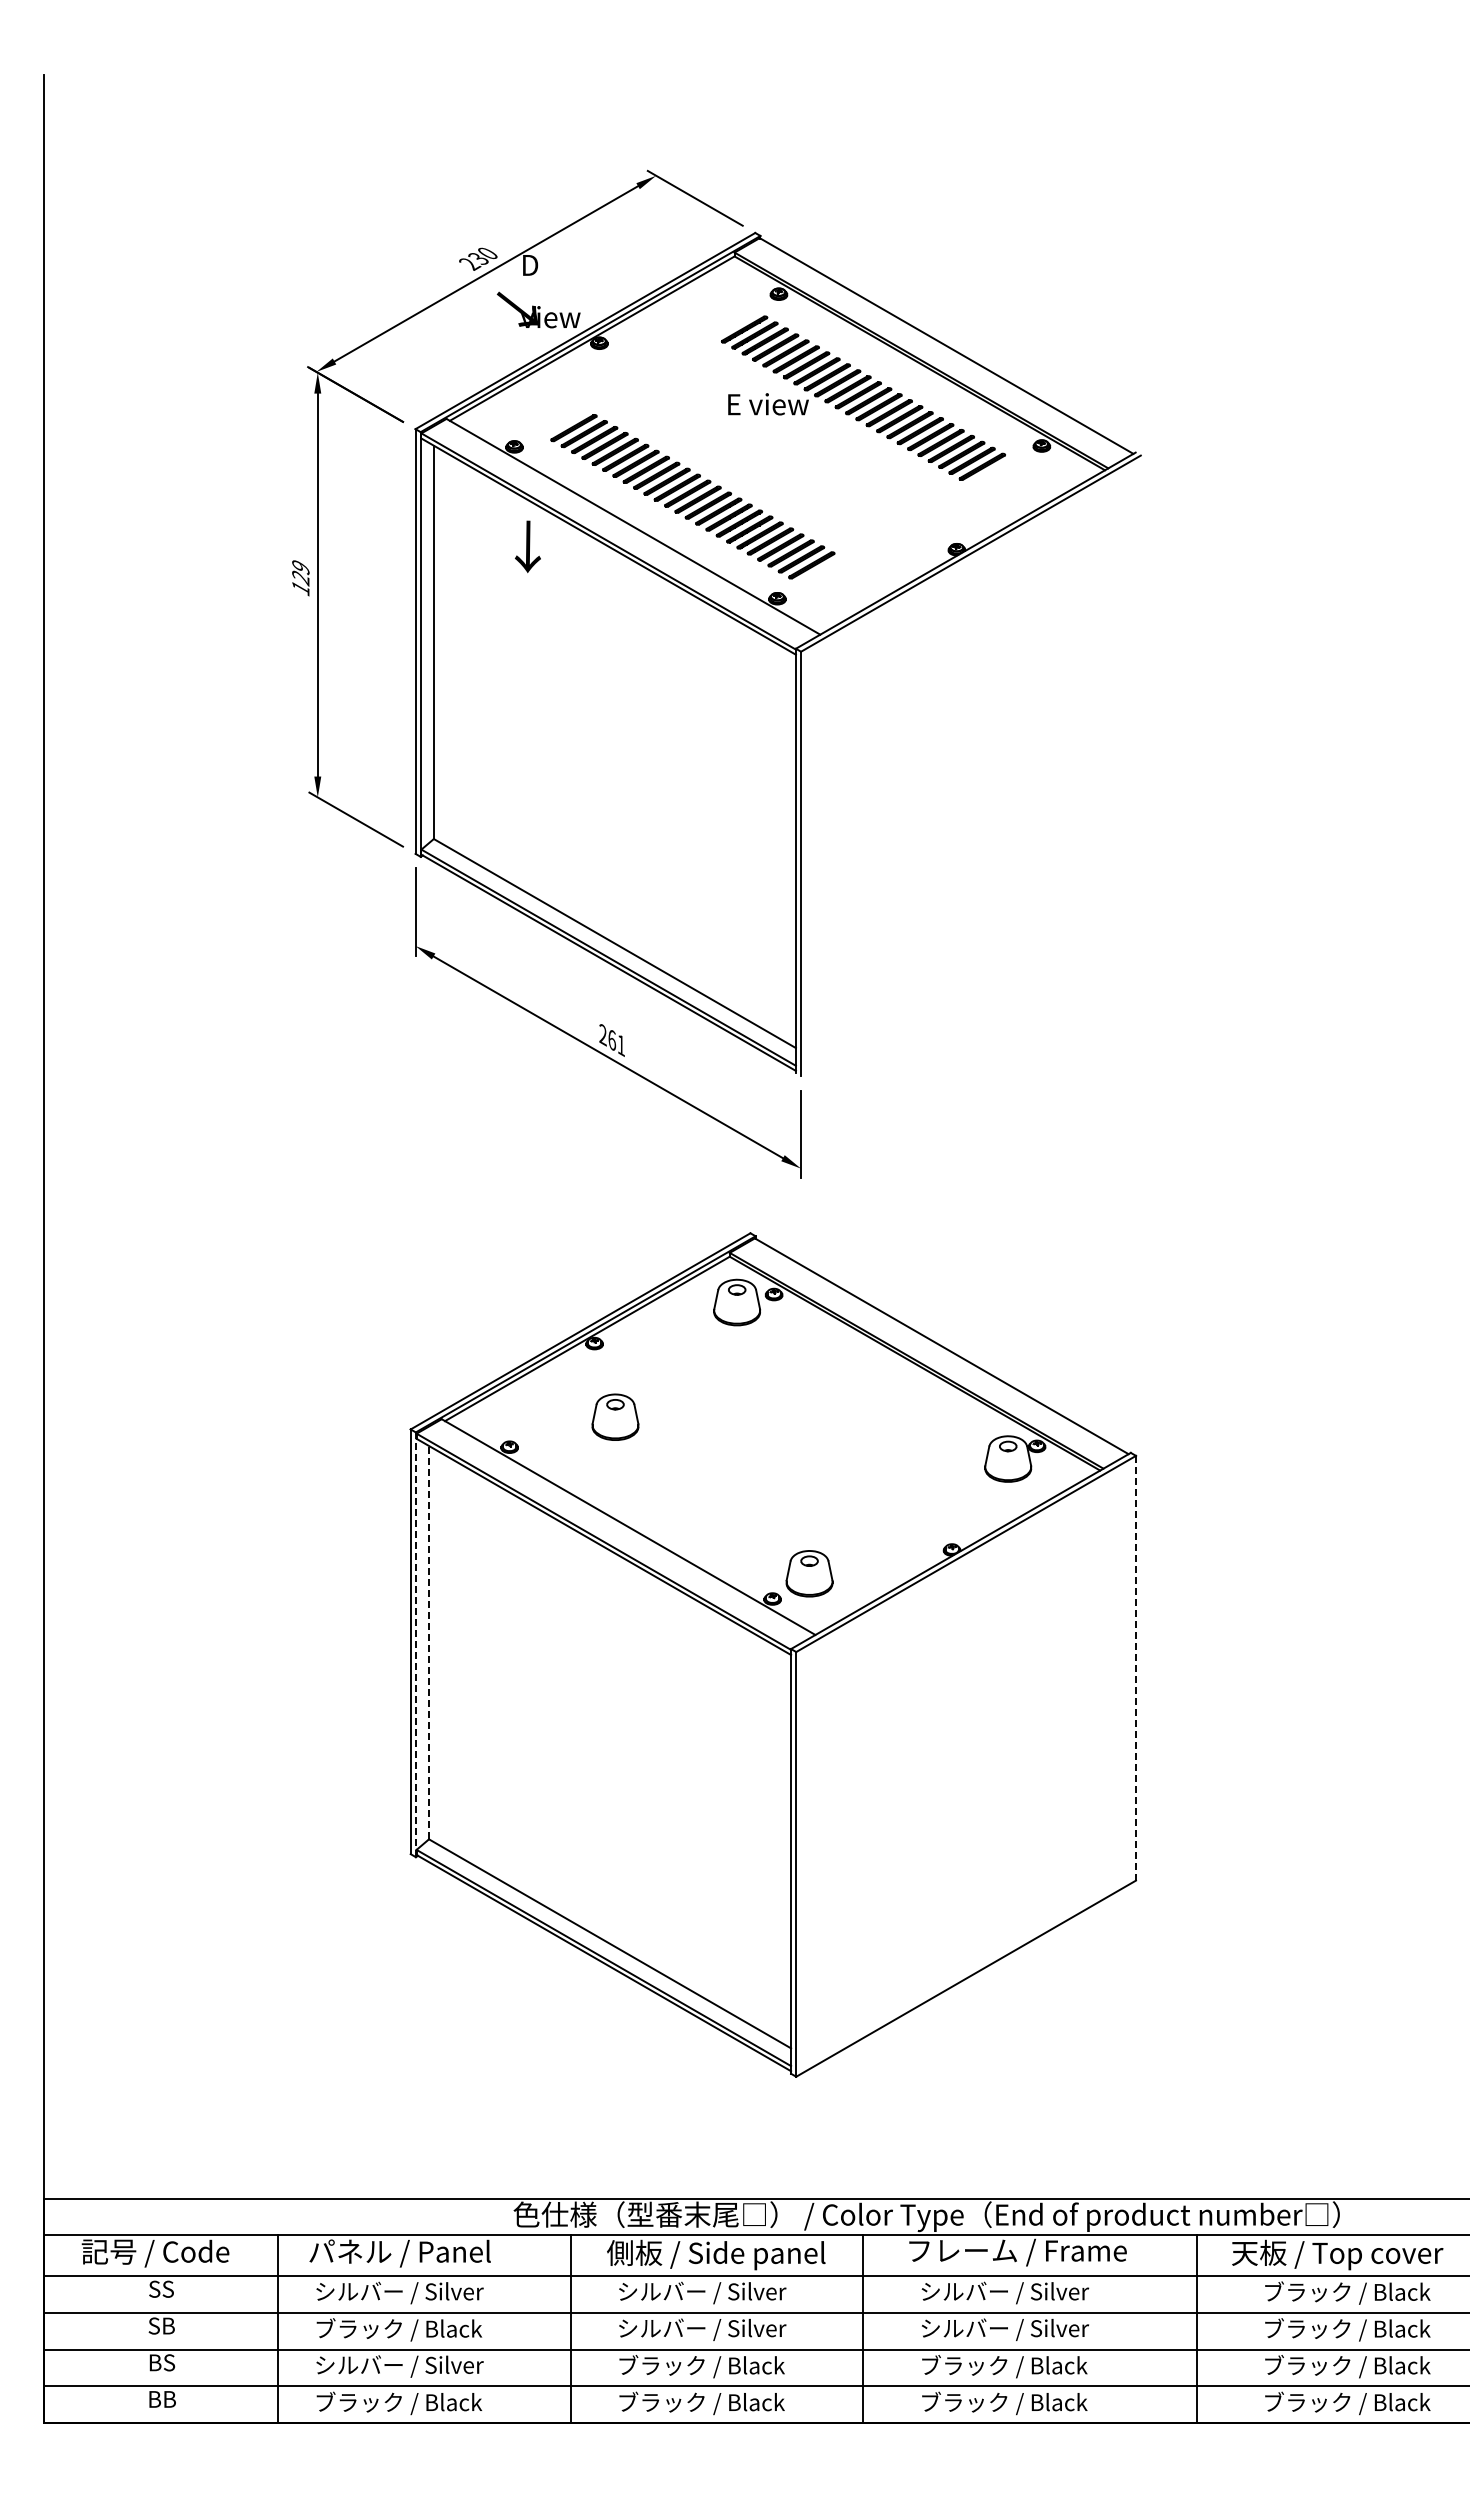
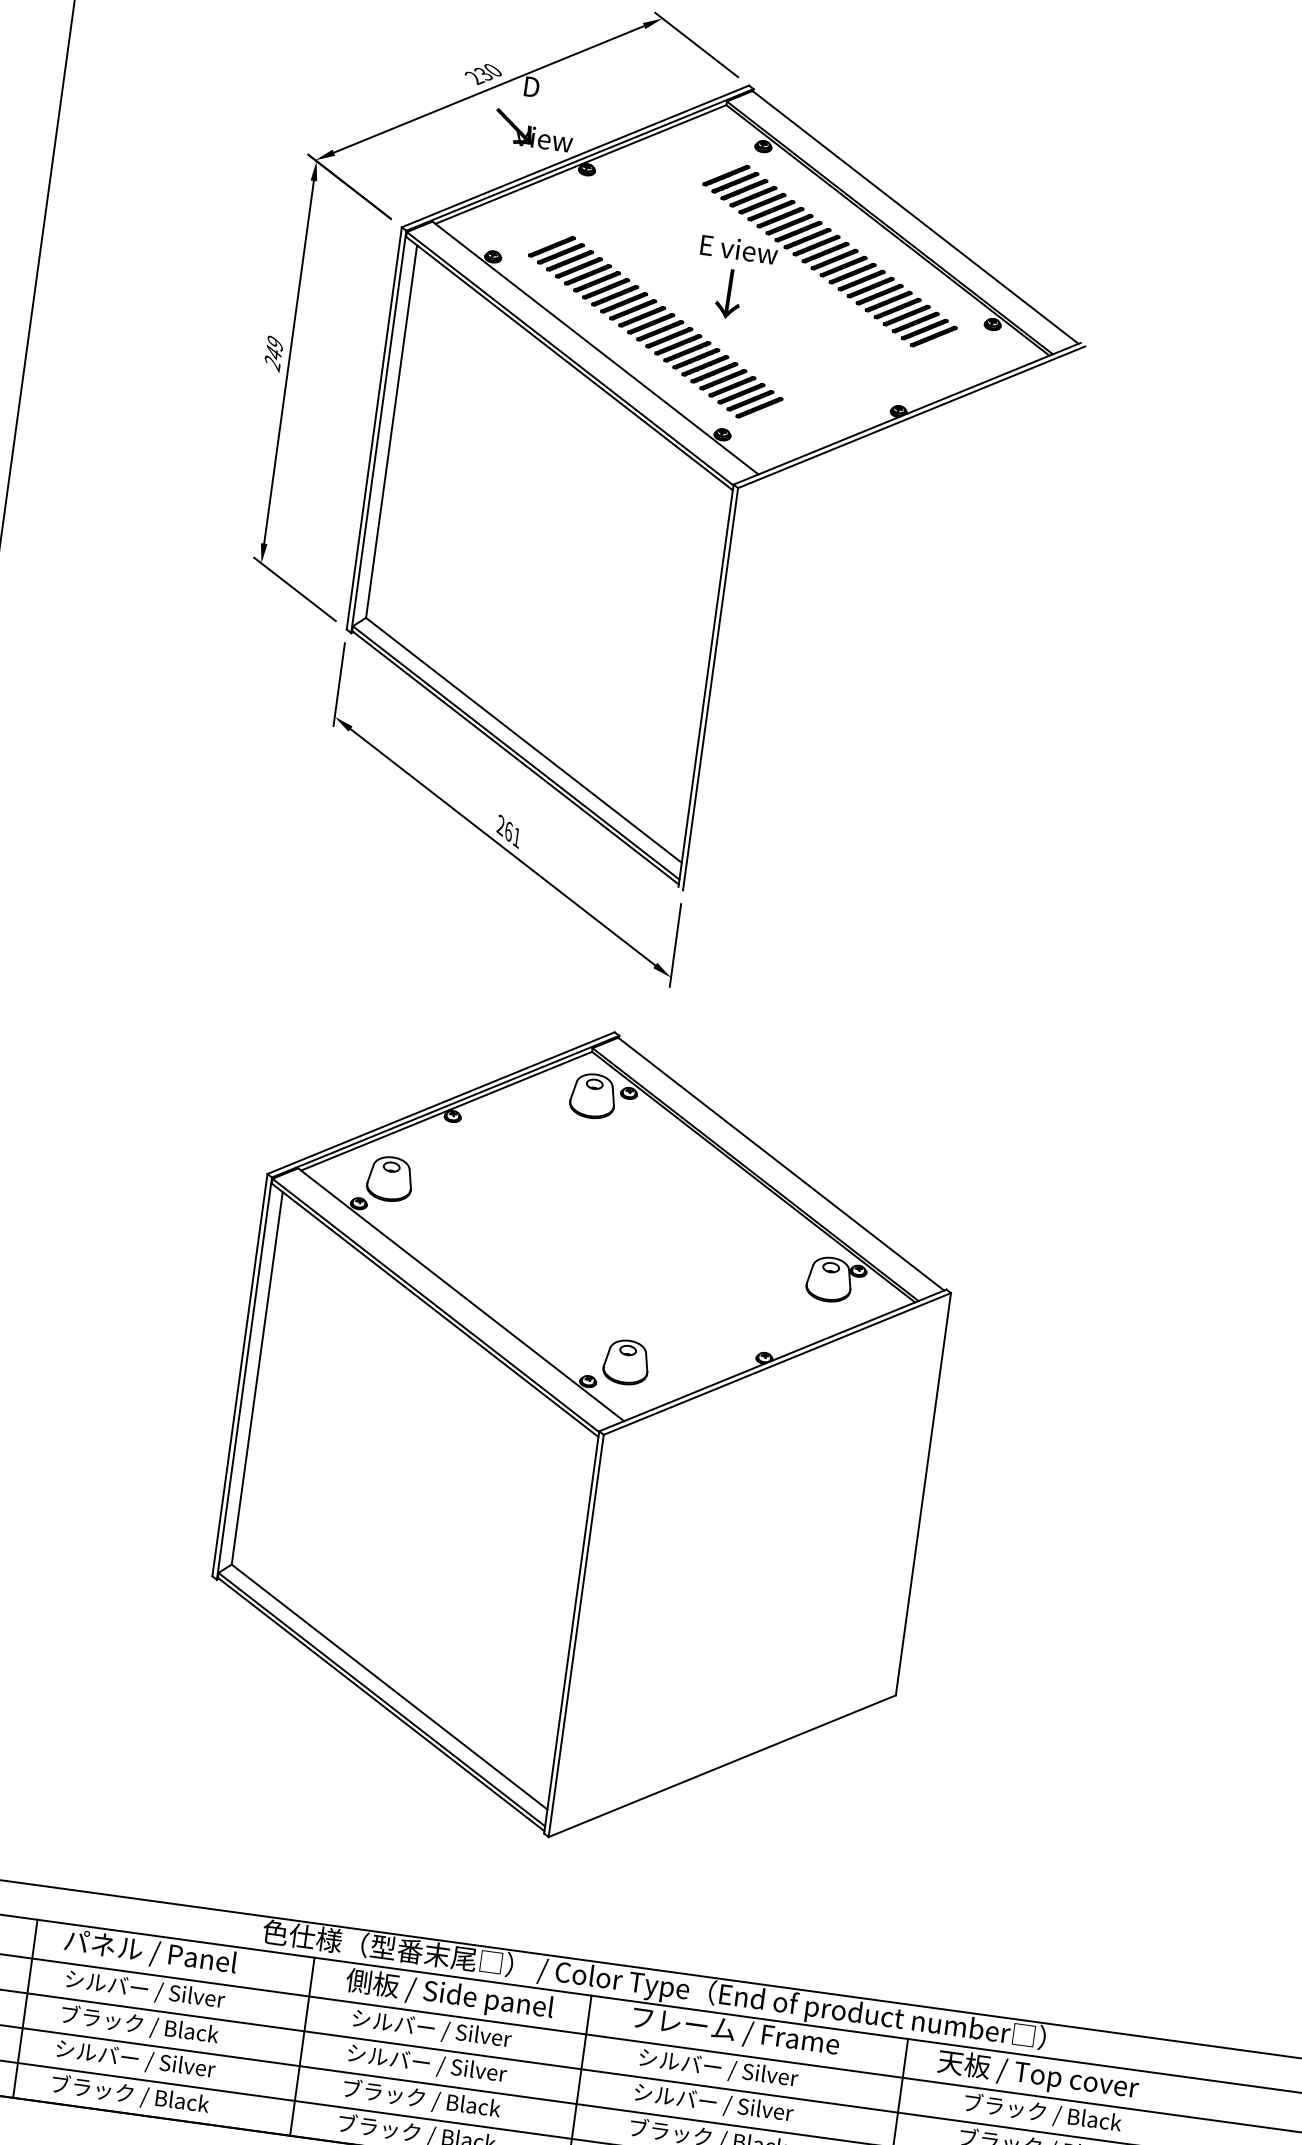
text: (527, 546) -> (728, 293), moved
text: (300, 583) -> (272, 358), 129 -> 249
part: (615, 1416) -> (390, 1178), moved
line: (429, 1642) -> (257, 1378), dashed -> solid
line: (415, 1644) -> (244, 1378), dashed -> solid
line: (1136, 1667) -> (923, 1493), dashed -> solid

